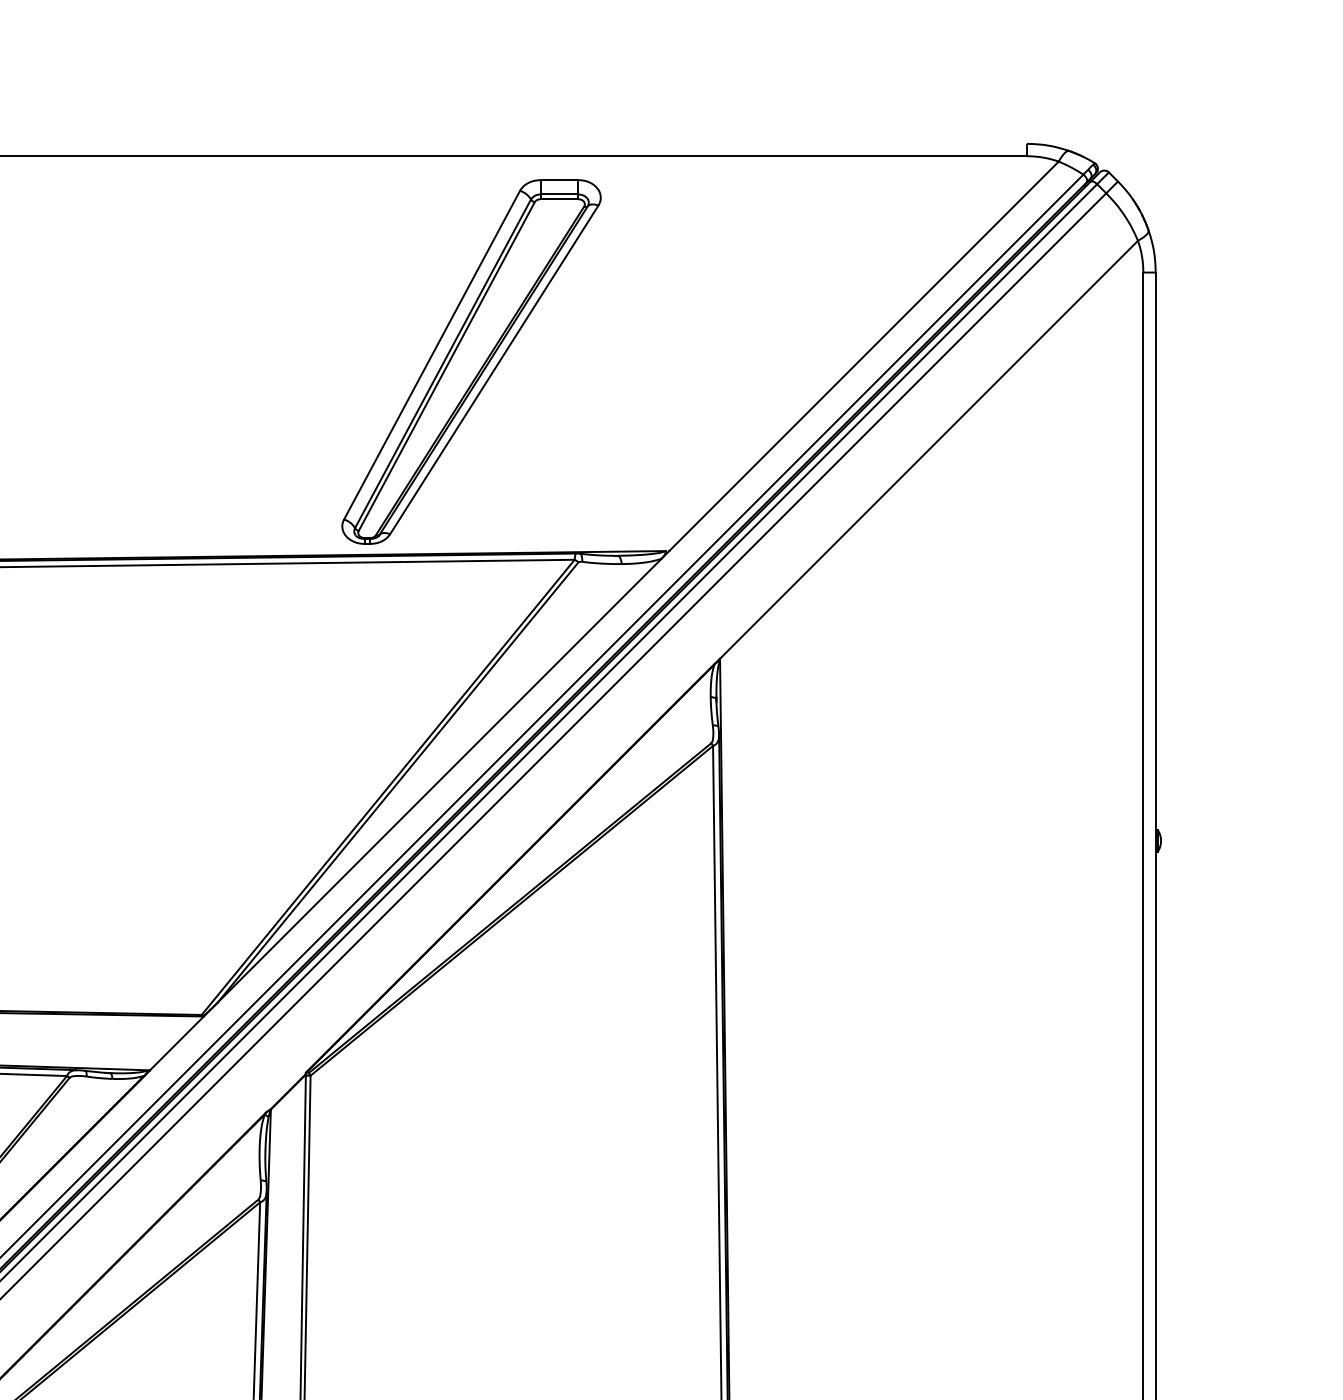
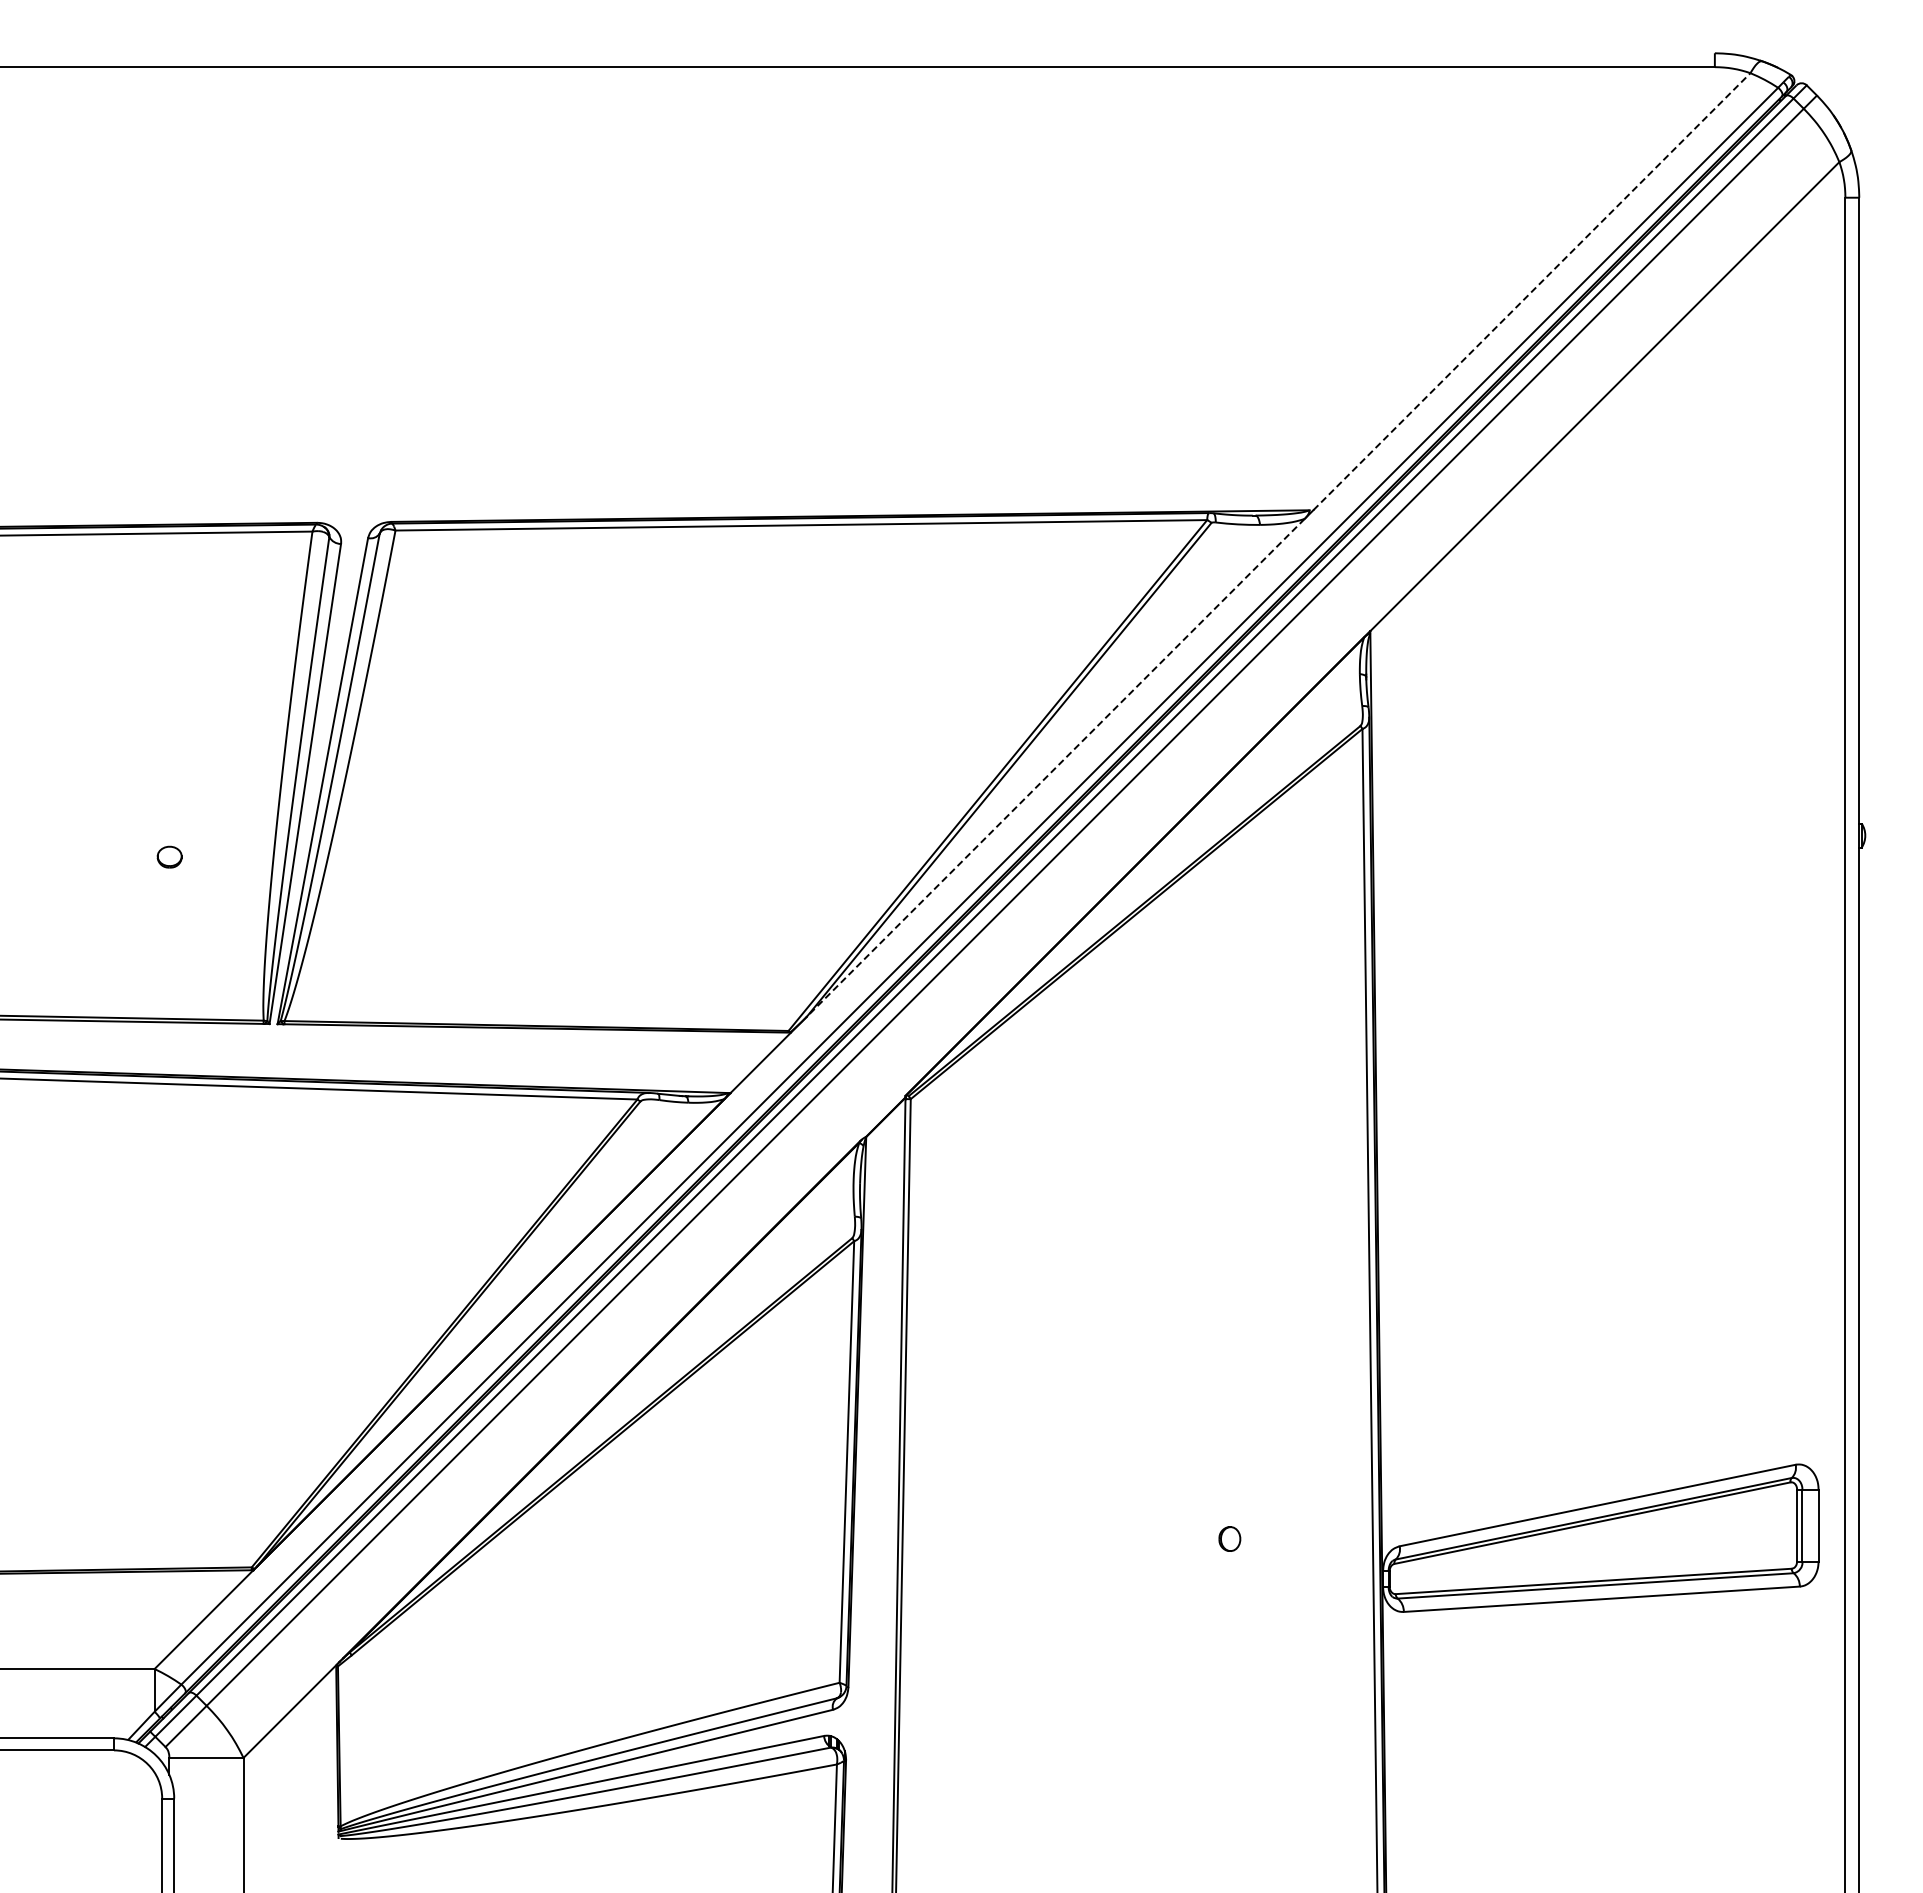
line: (864, 356) -> (1532, 291), solid -> dashed
part: (471, 362) -> (1091, 298), removed
line: (439, 781) -> (1055, 768), solid -> dashed

